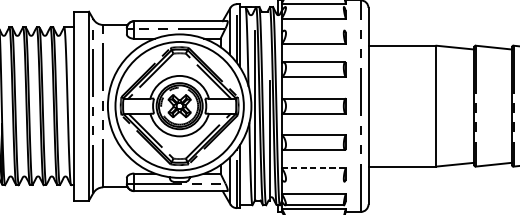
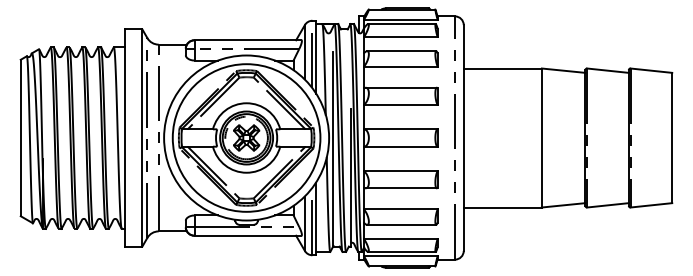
line: (314, 7) -> (401, 24), added
line: (314, 30) -> (401, 51), added
line: (313, 168) -> (400, 209), dashed -> solid
line: (314, 181) -> (401, 224), added

